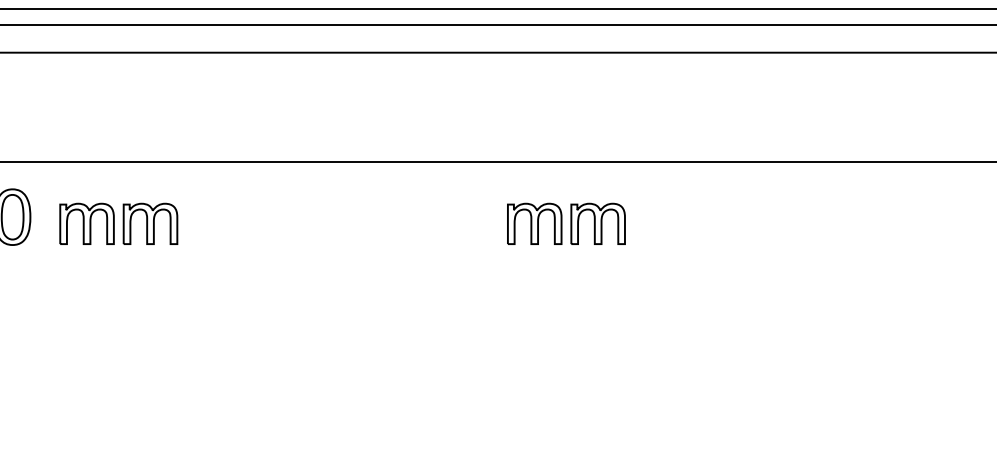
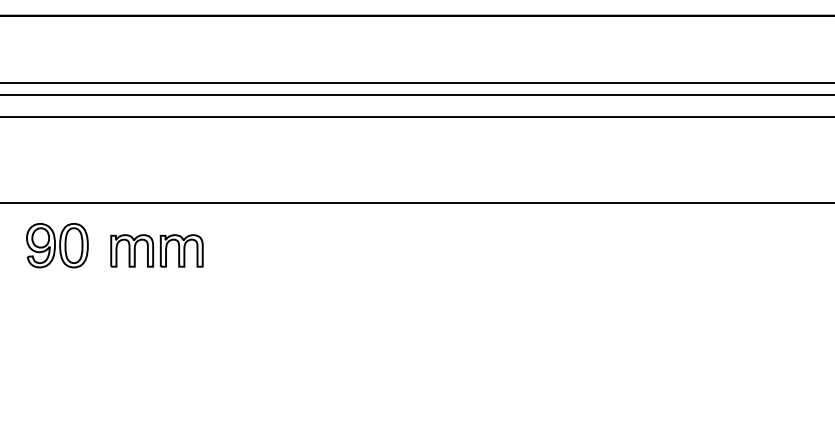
part: (565, 223) -> (506, 250), removed

